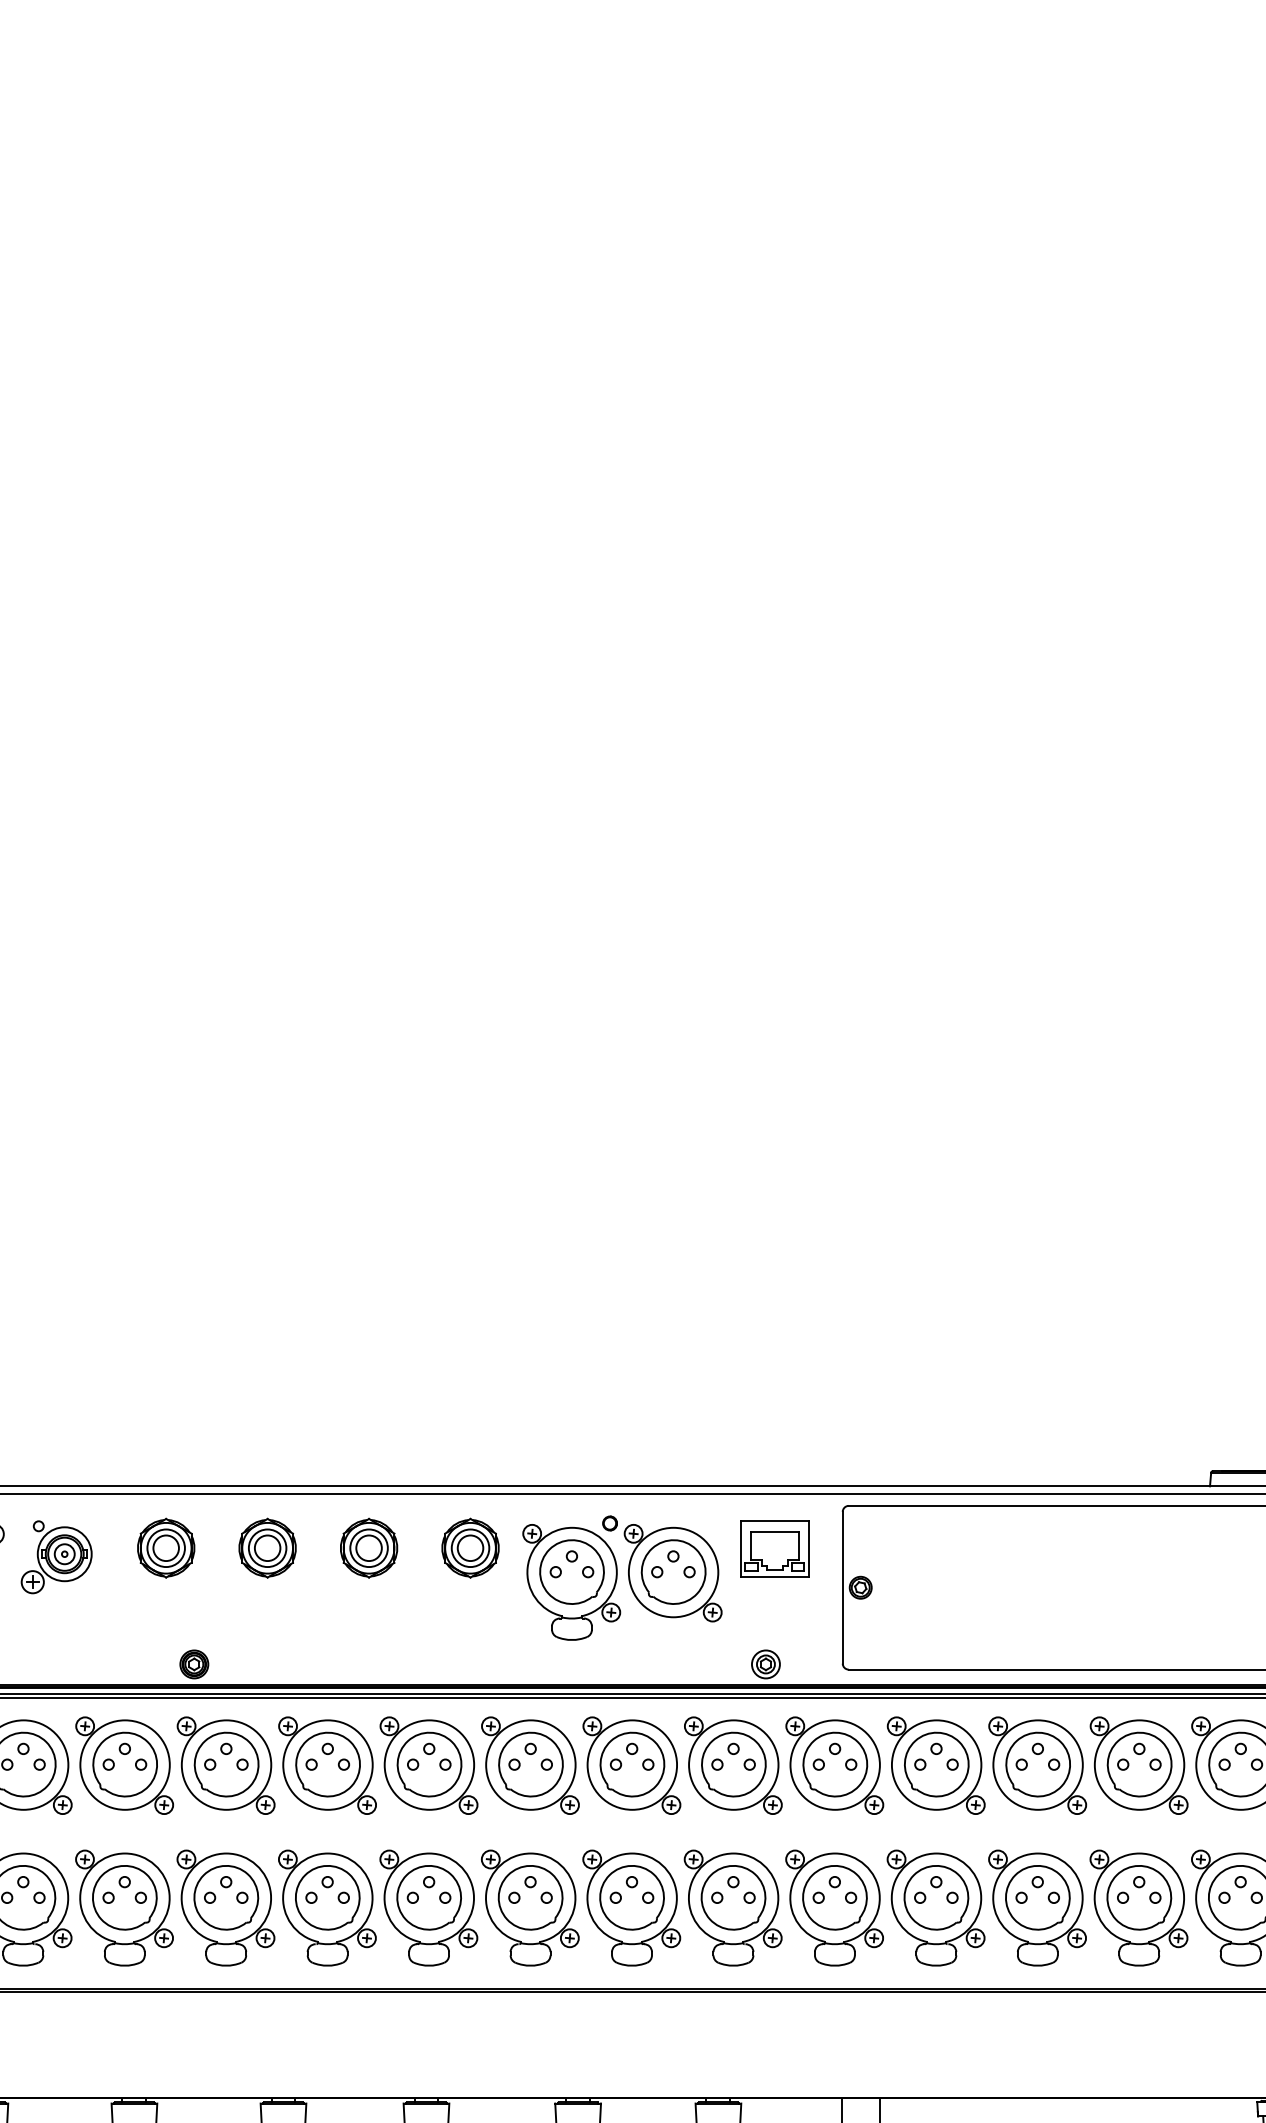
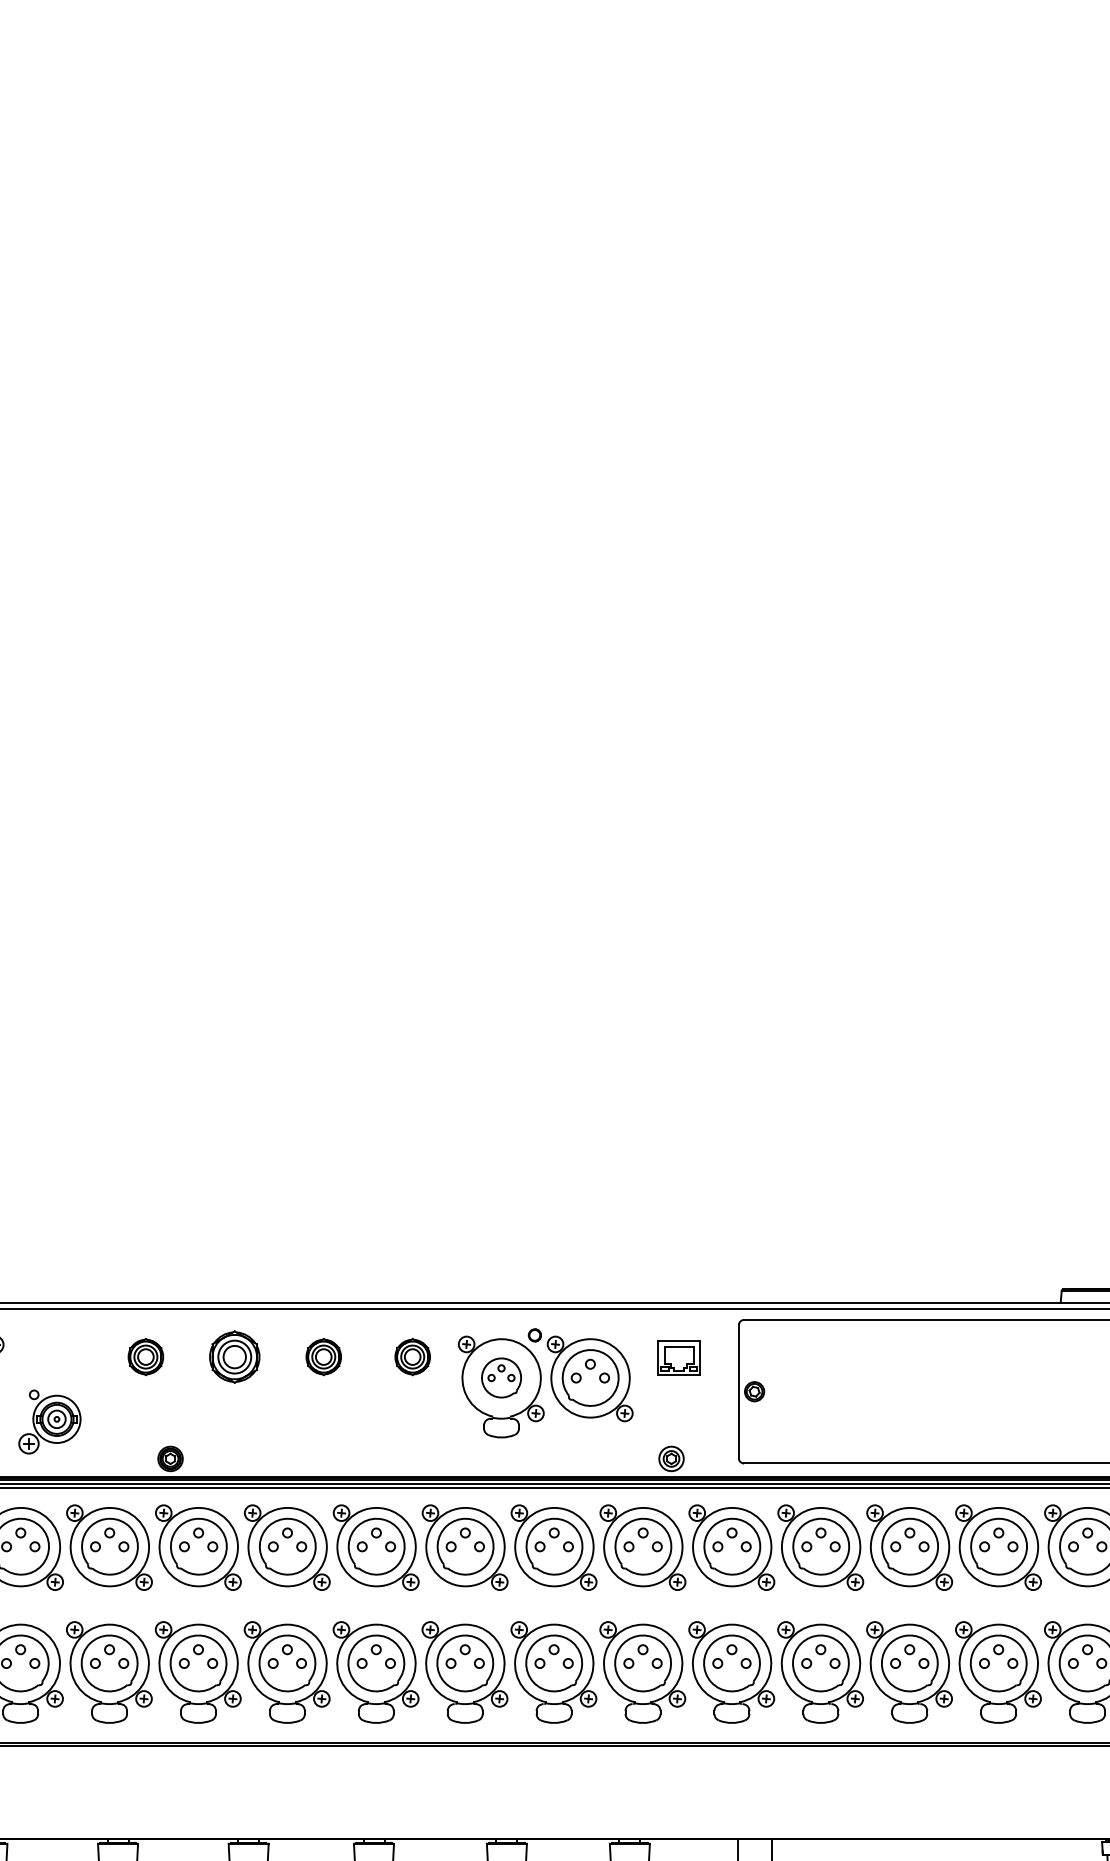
part: (165, 1547) -> (145, 1356), size x0.7
part: (368, 1547) -> (323, 1356), size x0.7
part: (470, 1547) -> (412, 1356), size x0.7
part: (773, 1548) -> (678, 1357), size x0.7
part: (56, 1556) -> (49, 1421), moved
part: (571, 1571) -> (501, 1377), size x0.7

